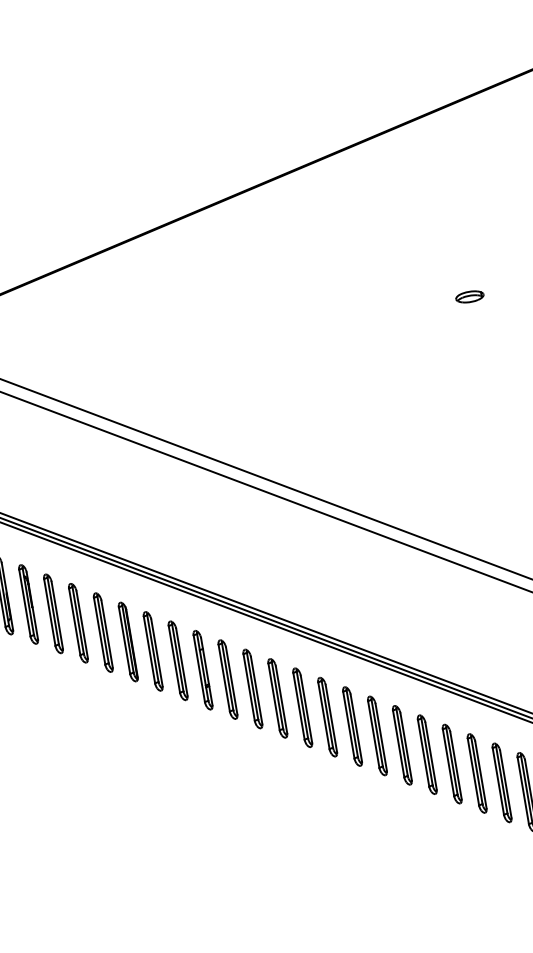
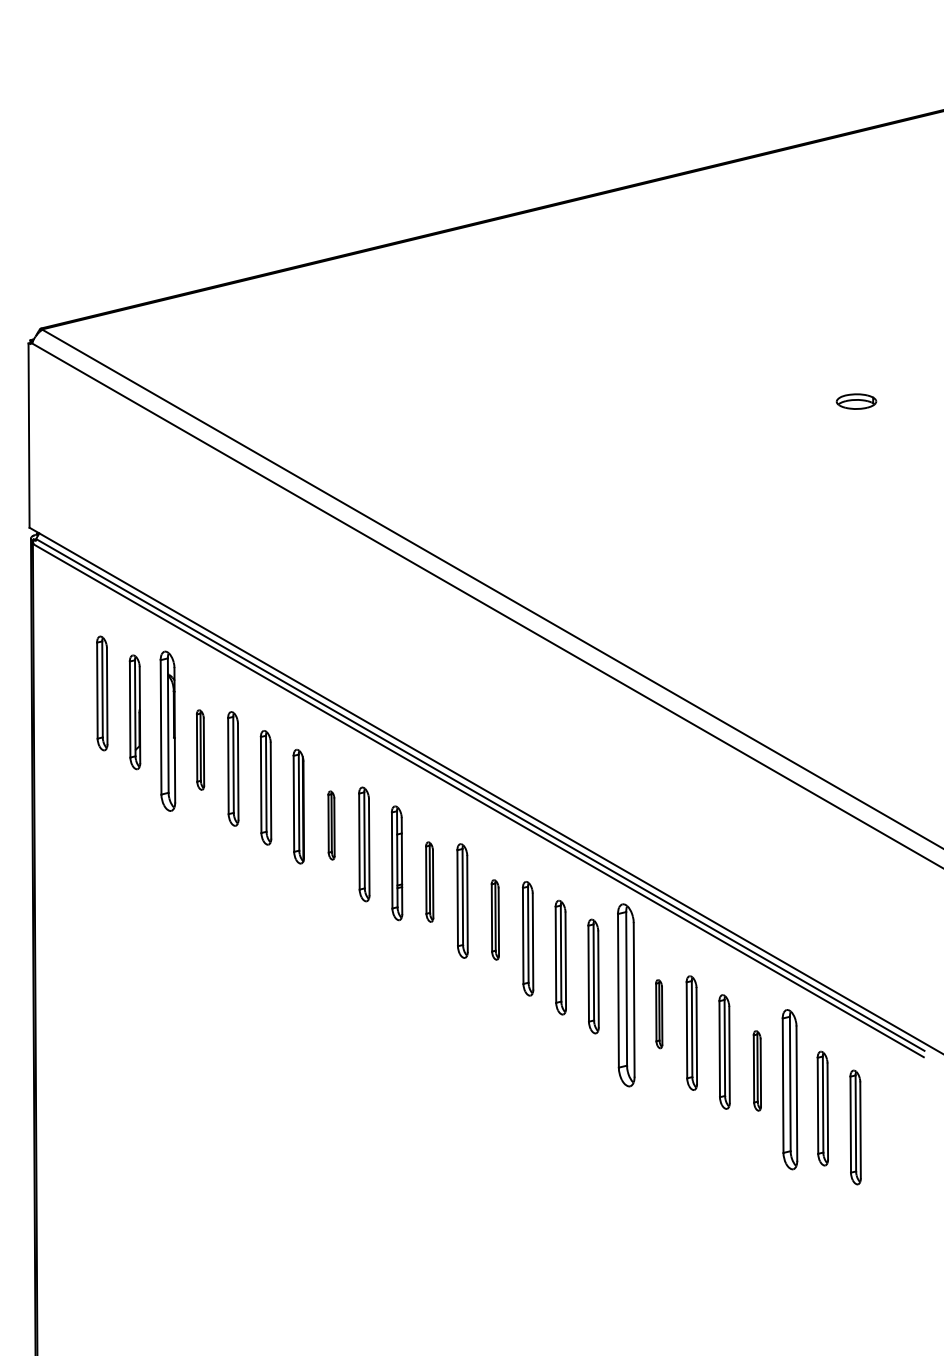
part: (28, 604) -> (167, 730), size x1.4
part: (53, 613) -> (200, 749), size x0.7
part: (153, 651) -> (331, 825), size x0.6
part: (227, 679) -> (429, 881), size x0.7
part: (277, 698) -> (495, 919), size x0.7
part: (377, 735) -> (626, 995), size x1.6
part: (402, 744) -> (659, 1013), size x0.6
part: (477, 773) -> (757, 1070), size x0.7
part: (502, 782) -> (790, 1089), size x1.4

